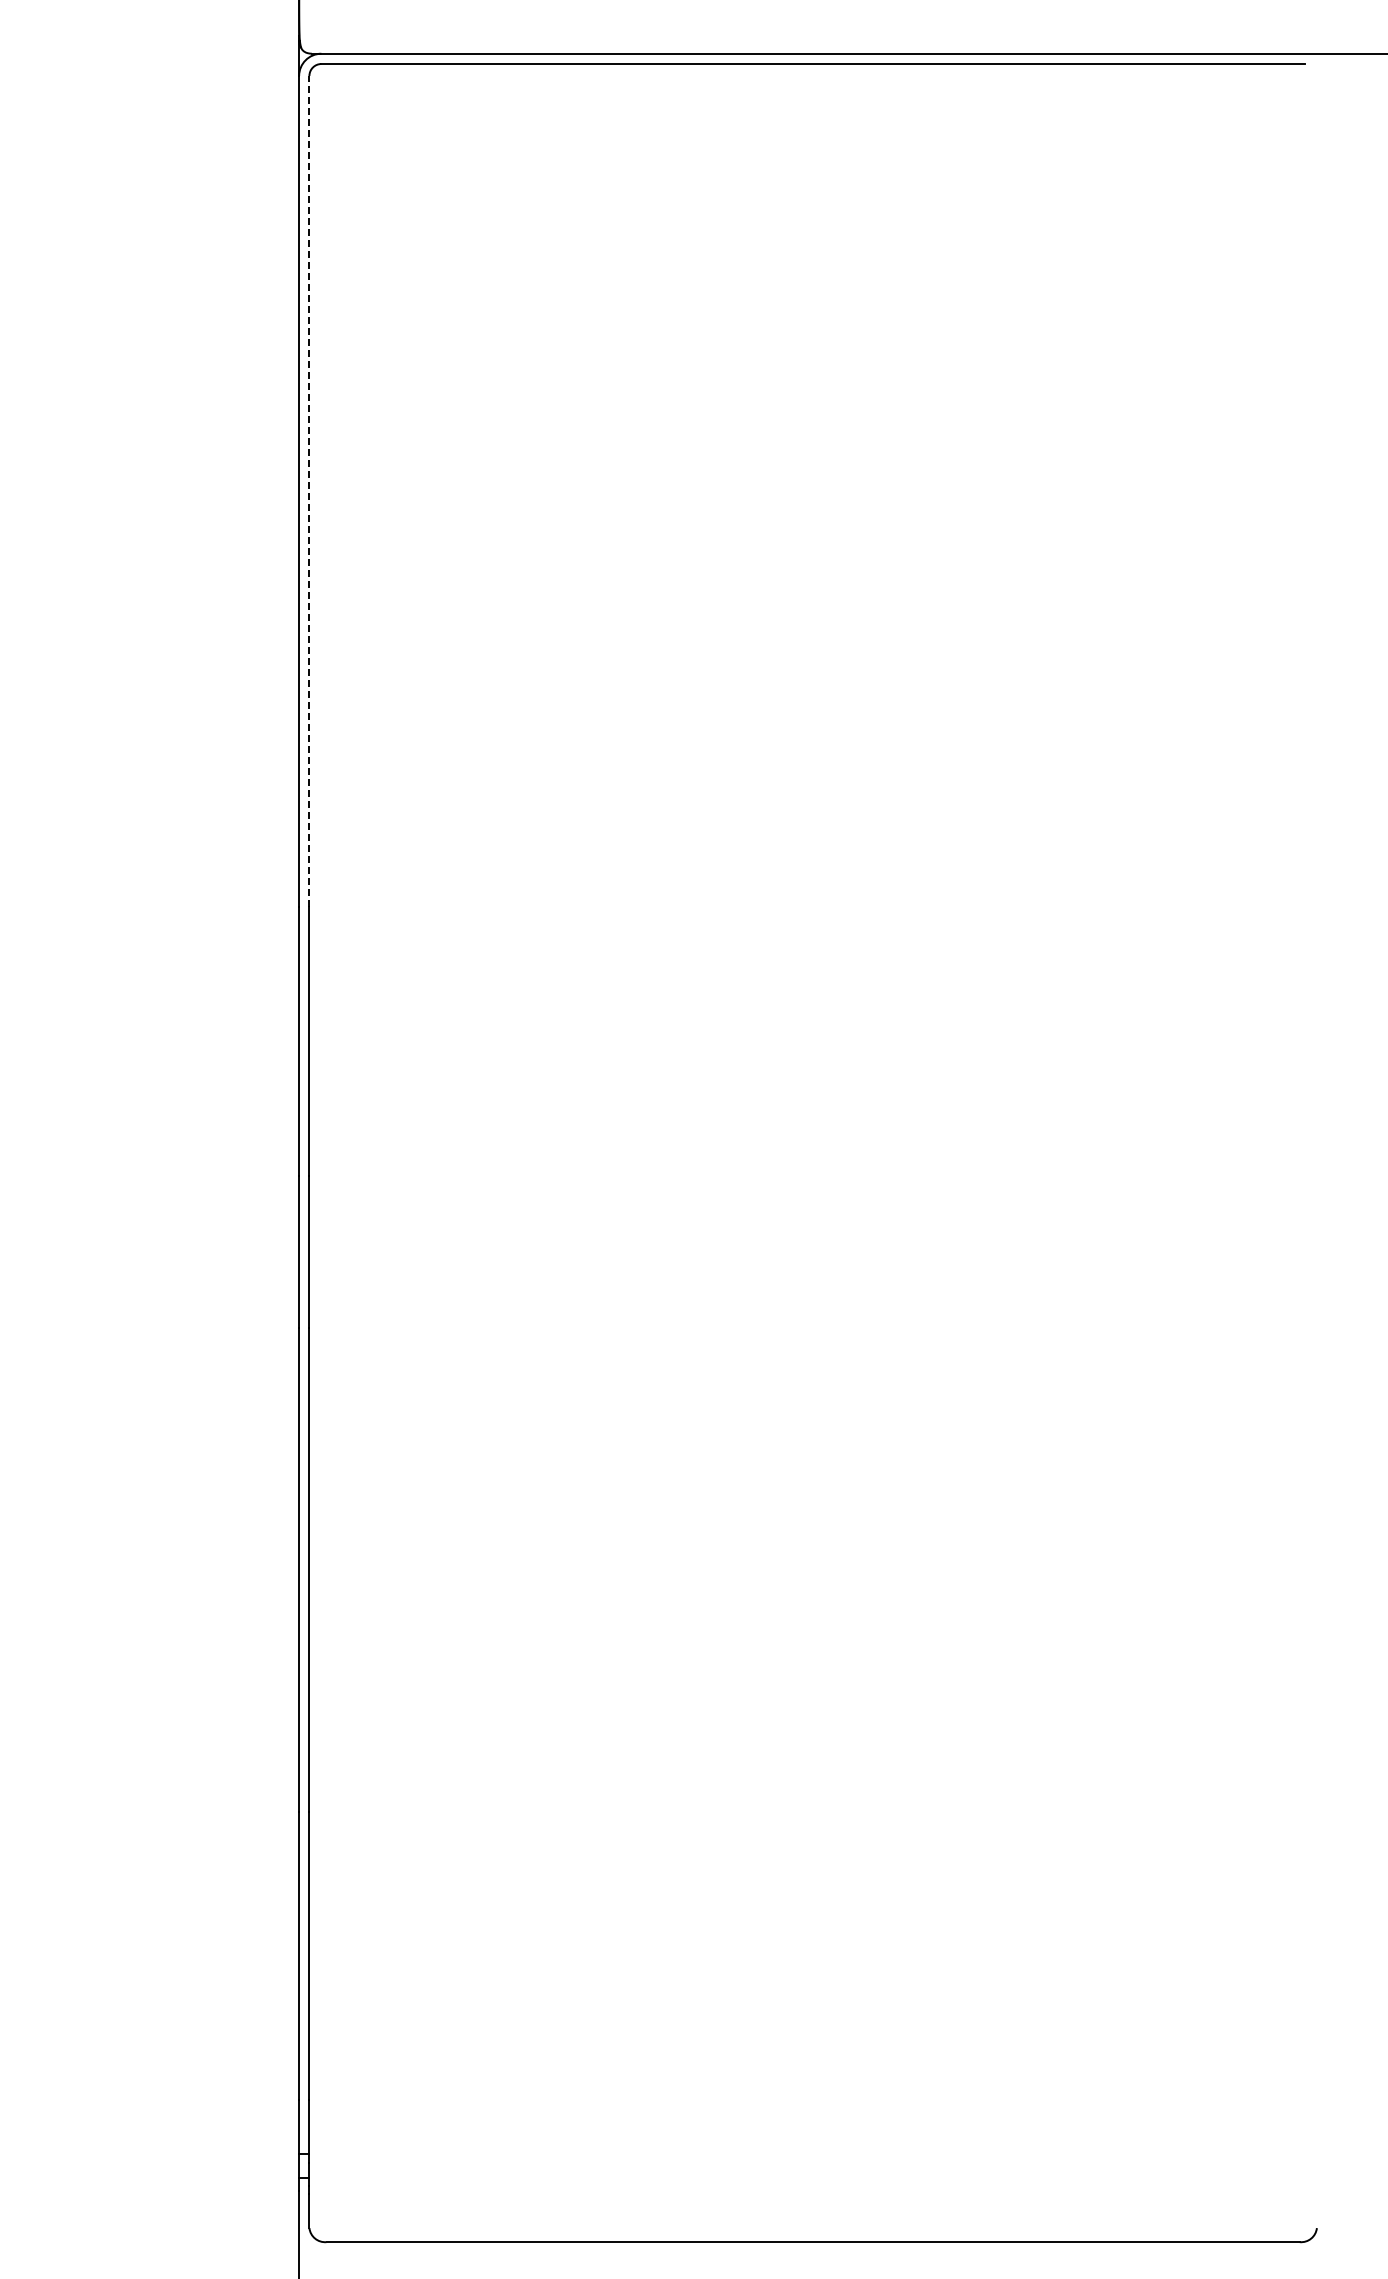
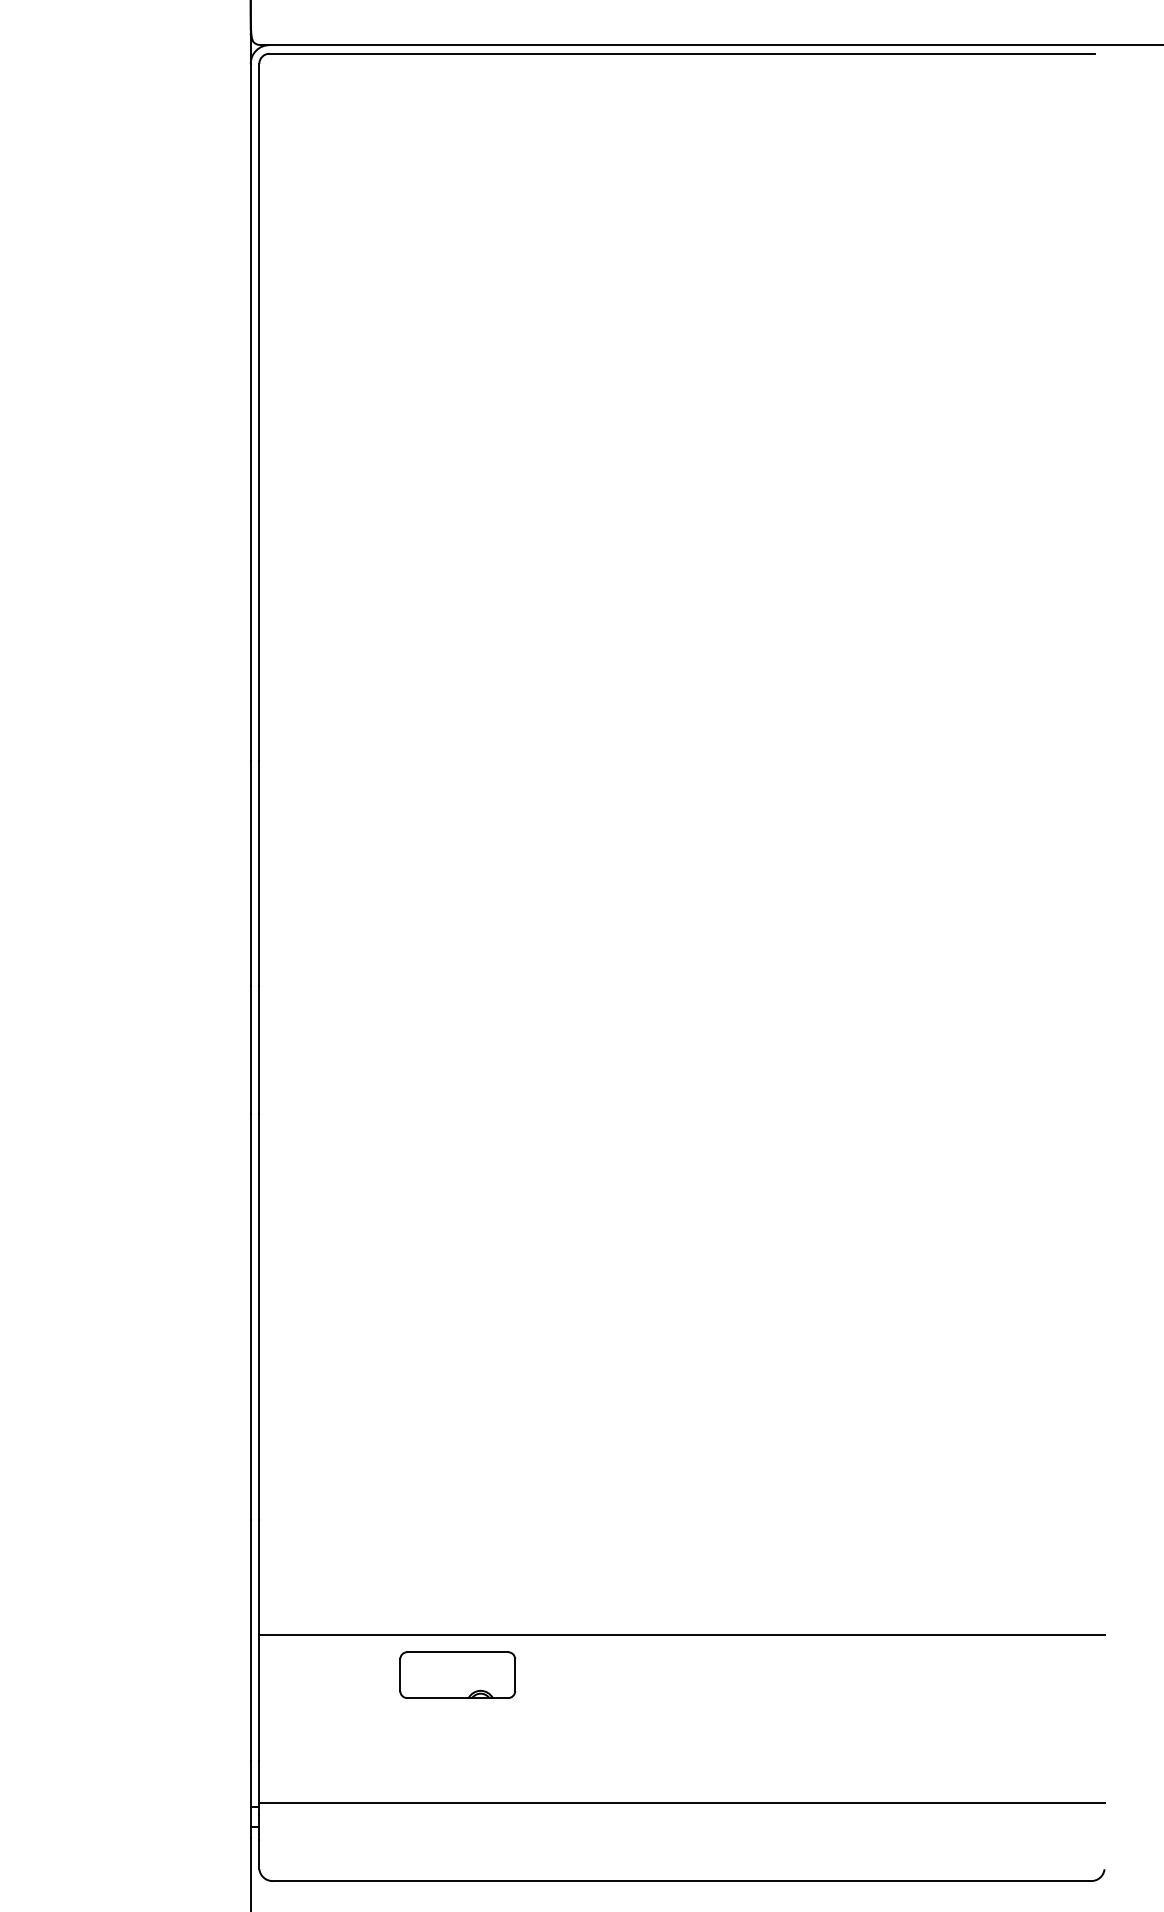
line: (309, 491) -> (259, 412), dashed -> solid
line: (812, 1948) -> (681, 1634), added
part: (545, 1996) -> (457, 1674), added
line: (812, 2149) -> (681, 1803), added

